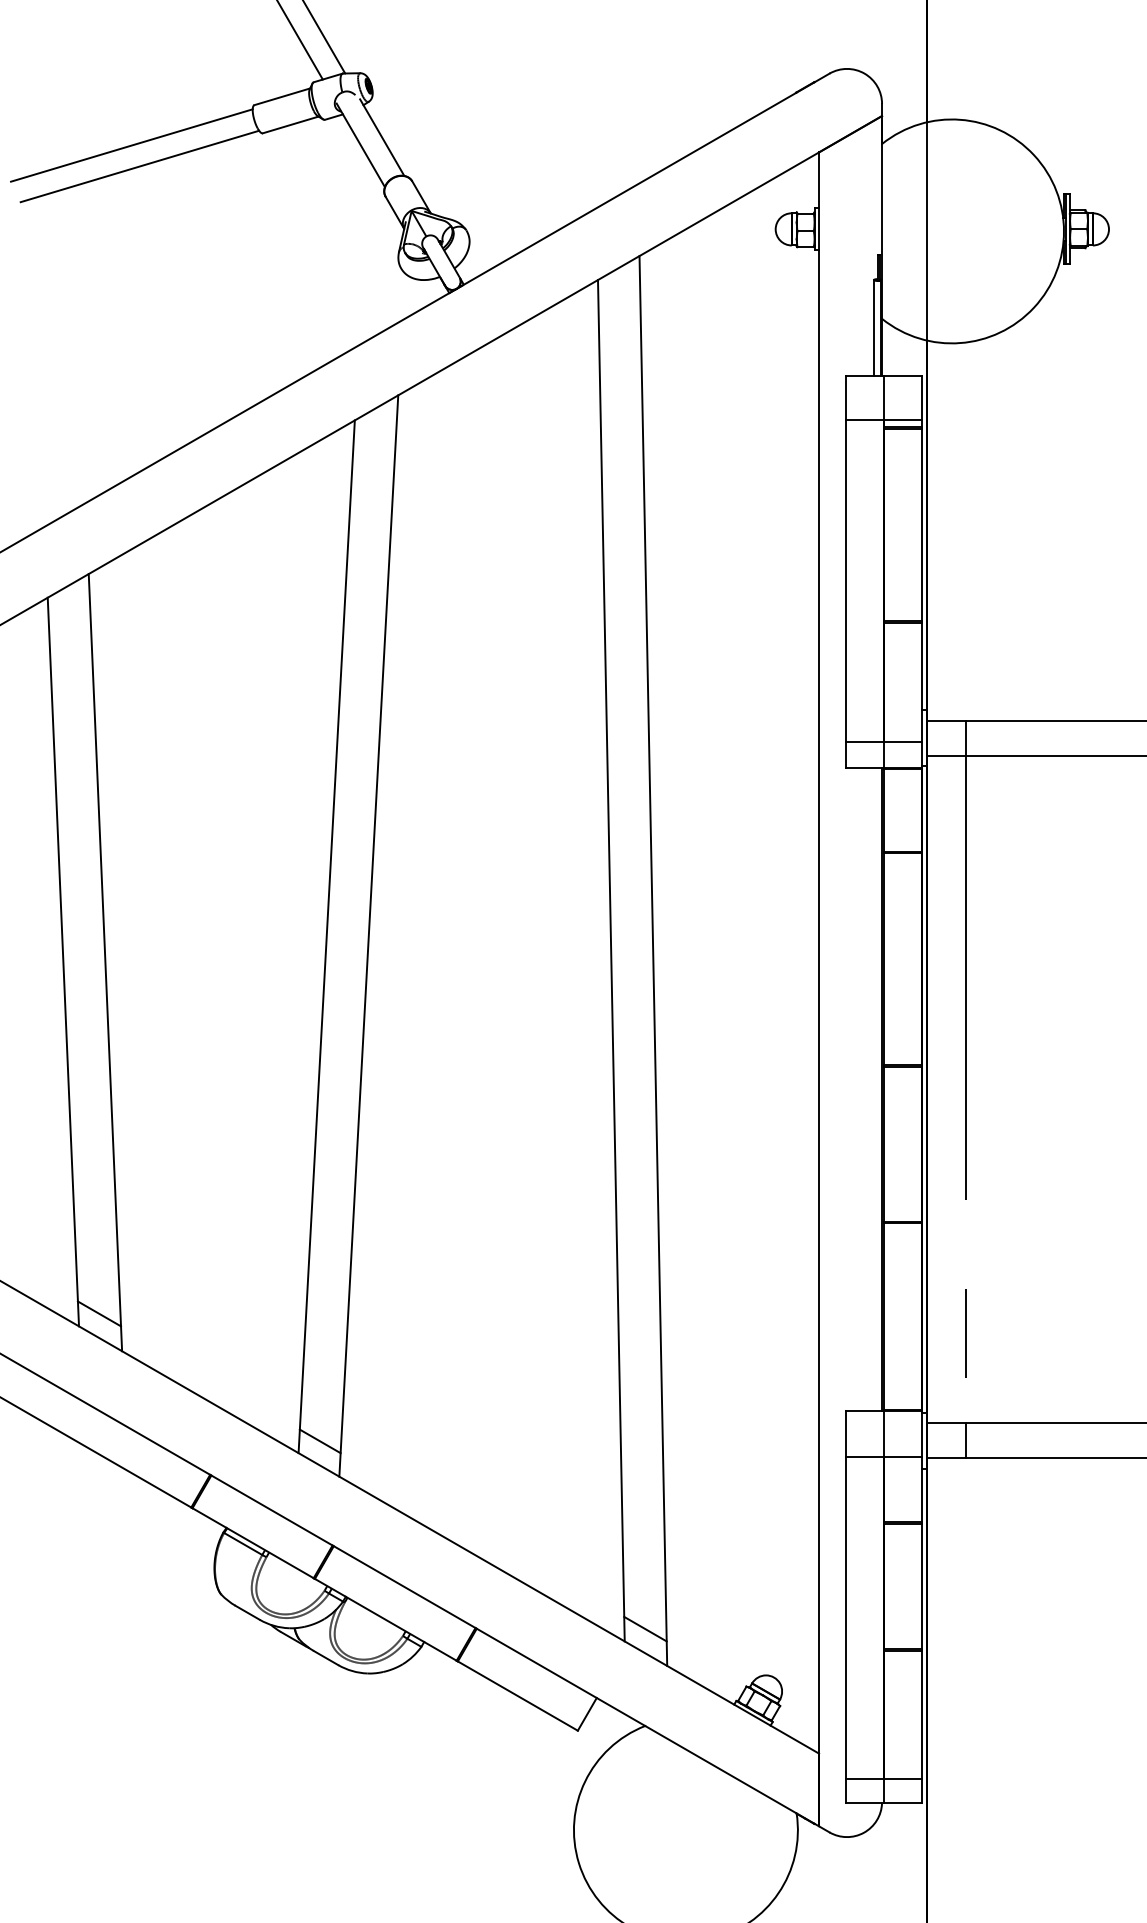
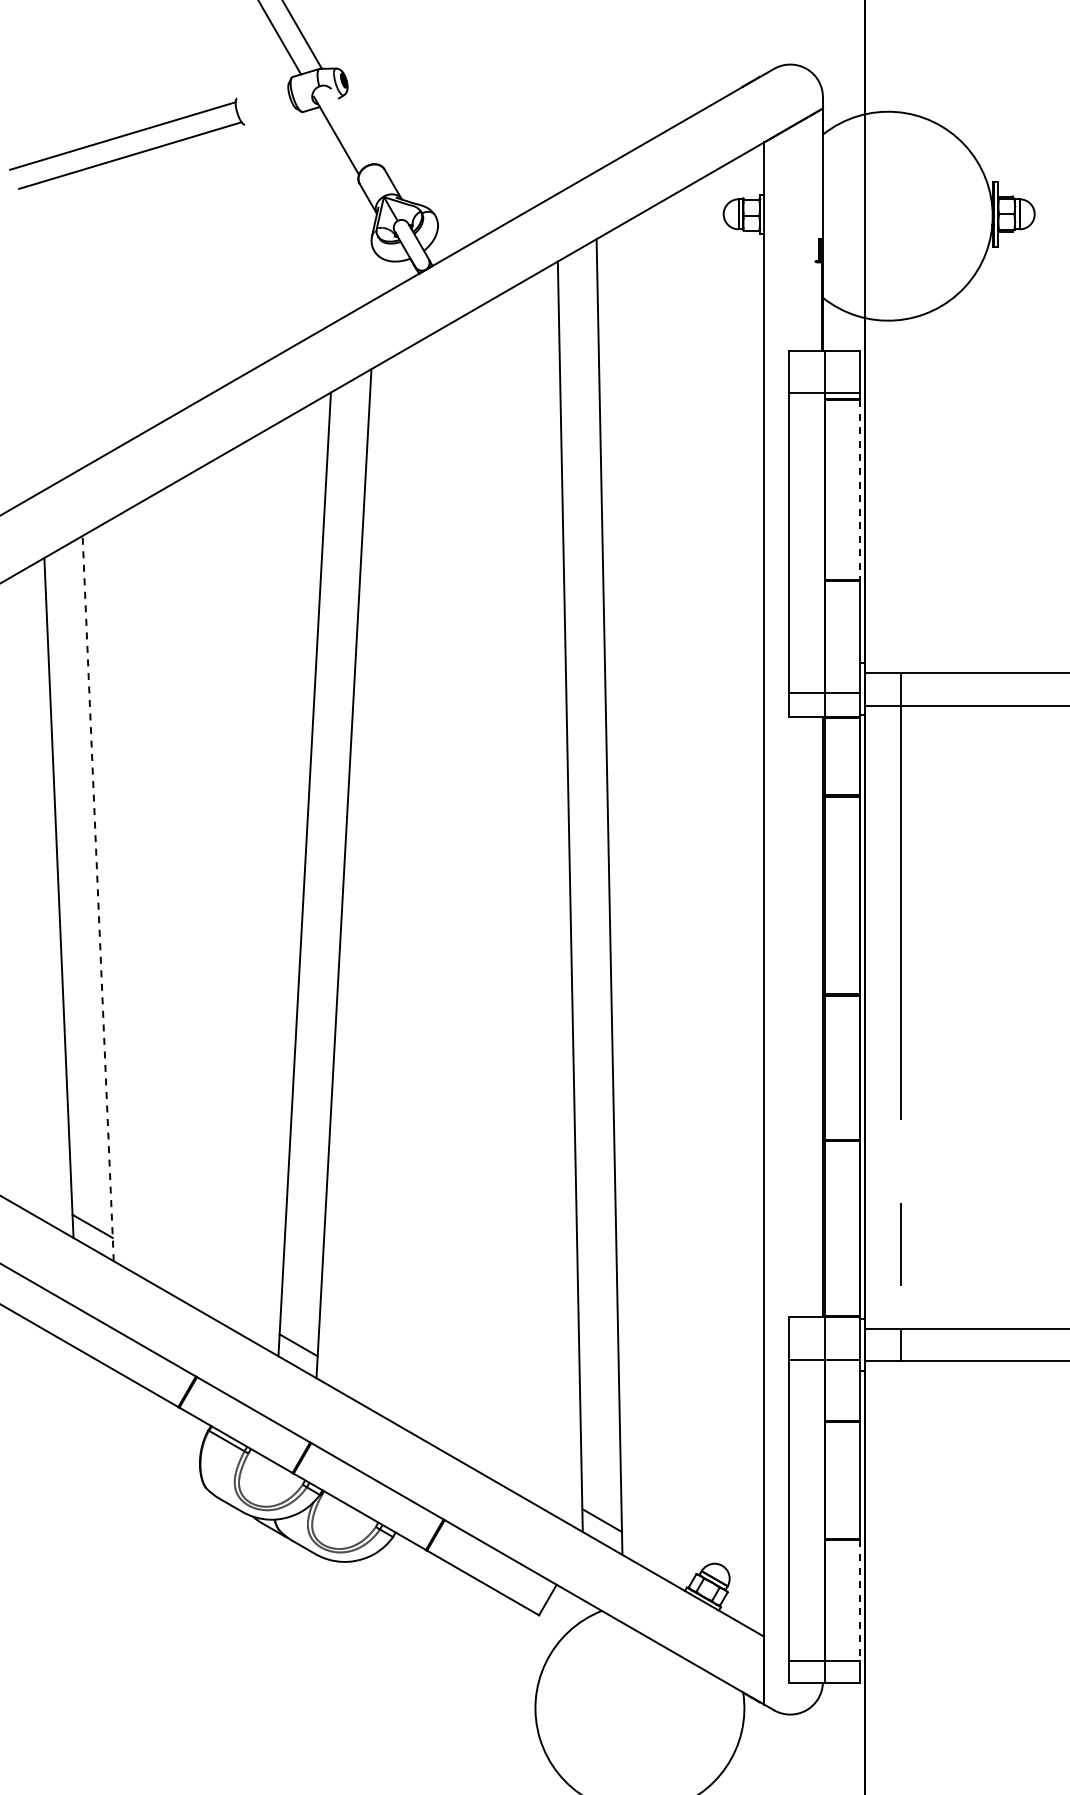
line: (282, 96) -> (263, 90), removed
line: (291, 124) -> (271, 116), removed
line: (382, 137) -> (356, 128), removed
line: (874, 327) -> (815, 305), removed
line: (921, 525) -> (859, 490), solid -> dashed
line: (105, 962) -> (98, 898), solid -> dashed
line: (921, 1715) -> (859, 1601), solid -> dashed

